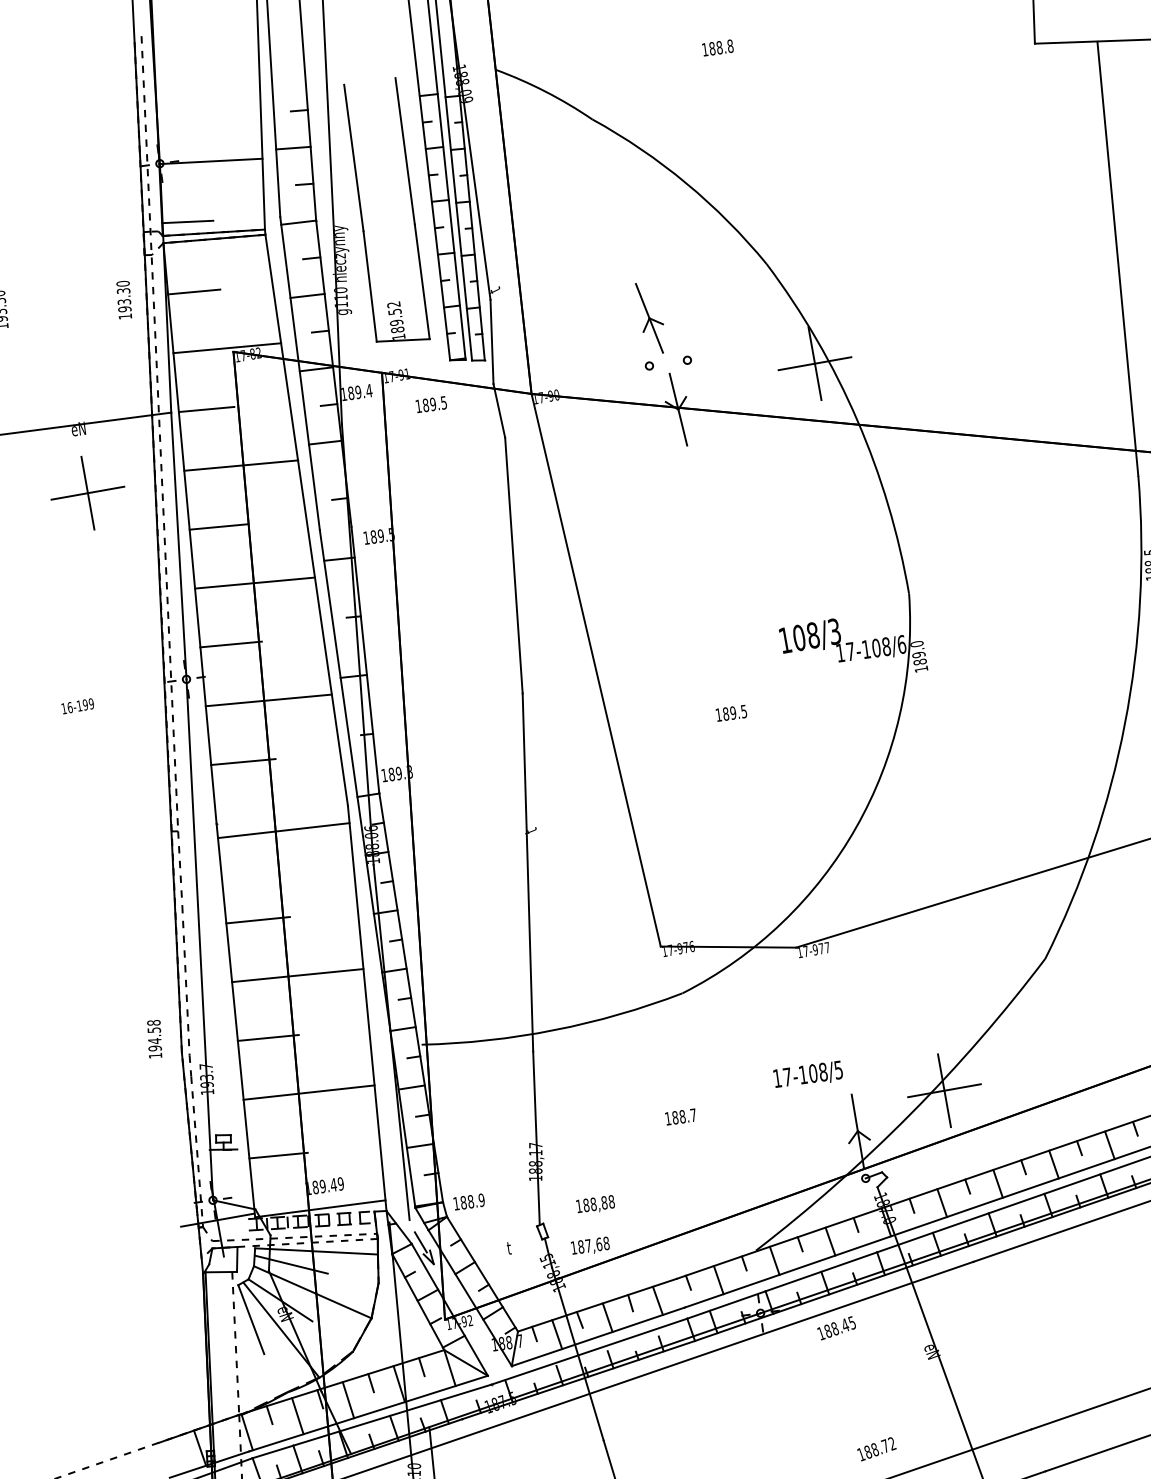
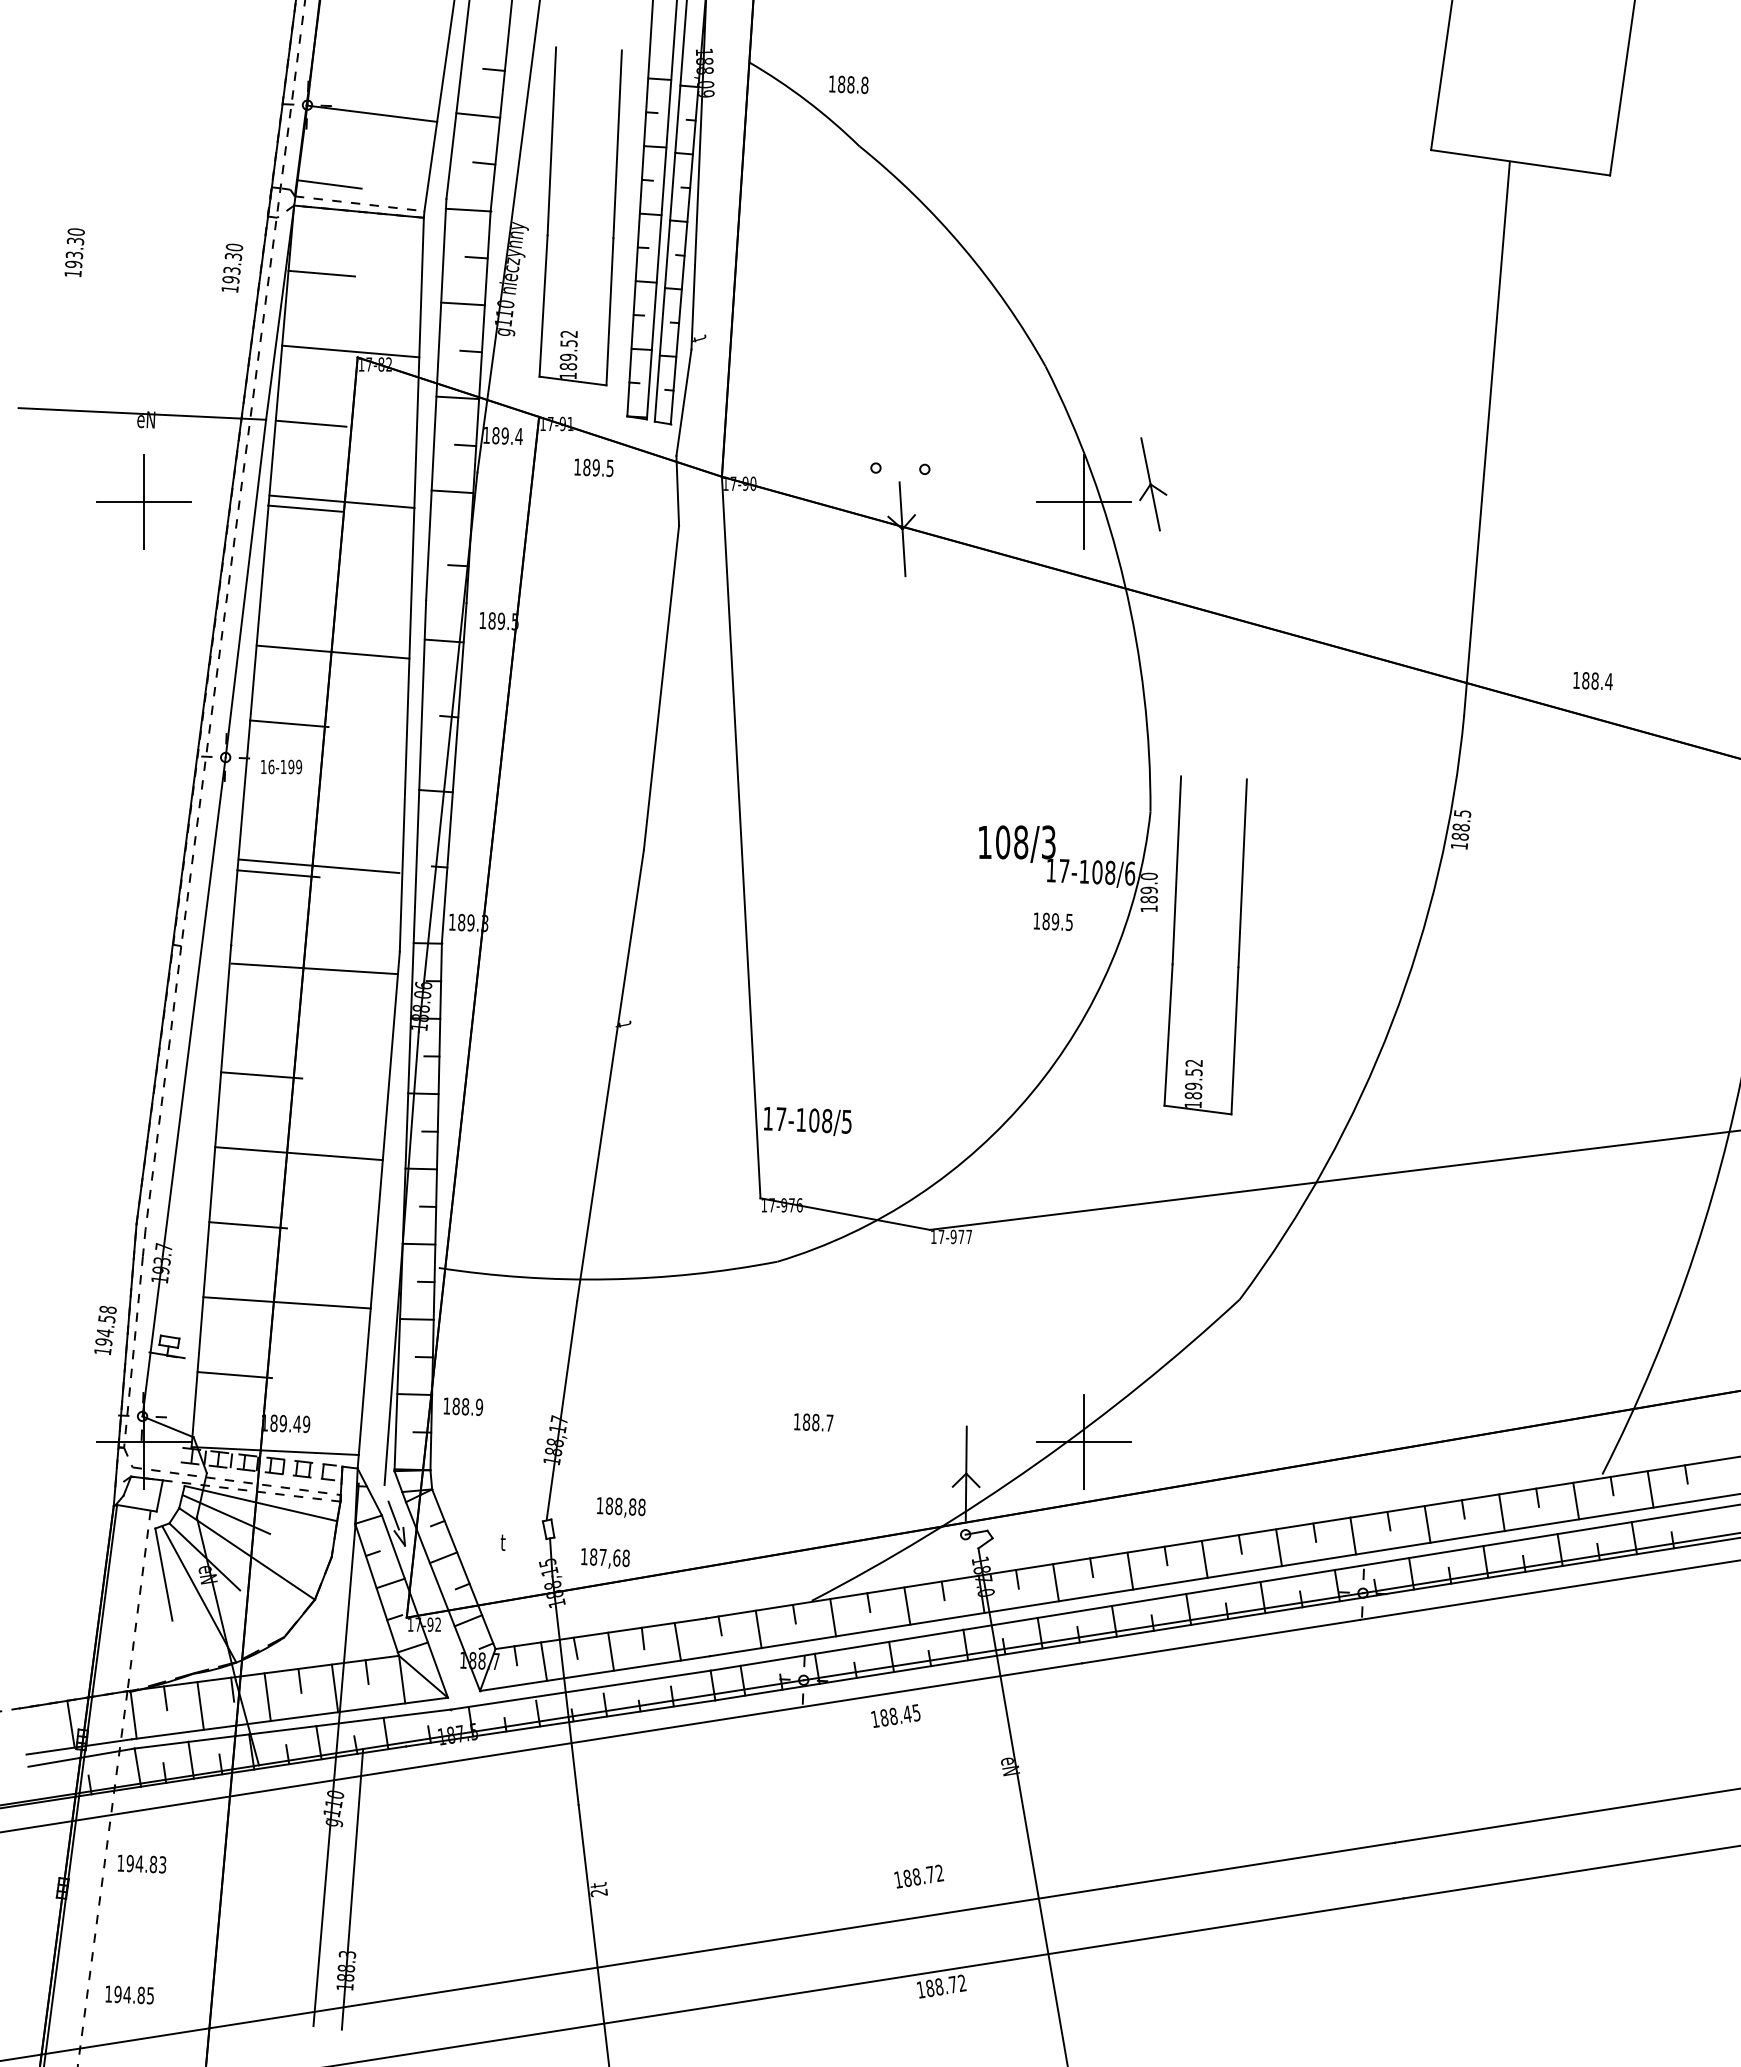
text: (717, 47) -> (848, 84), moved
line: (213, 232) -> (359, 203), removed
part: (651, 318) -> (1153, 484), moved
line: (219, 526) -> (305, 508), moved
part: (946, 694) -> (1174, 945), added
line: (268, 700) -> (318, 866), moved
text: (77, 705) -> (281, 766), moved
text: (730, 713) -> (1052, 921), moved
text: (154, 1039) -> (105, 1330), moved
text: (808, 1075) -> (807, 1121), moved
text: (680, 1117) -> (813, 1422), moved
text: (469, 1201) -> (463, 1406), moved

